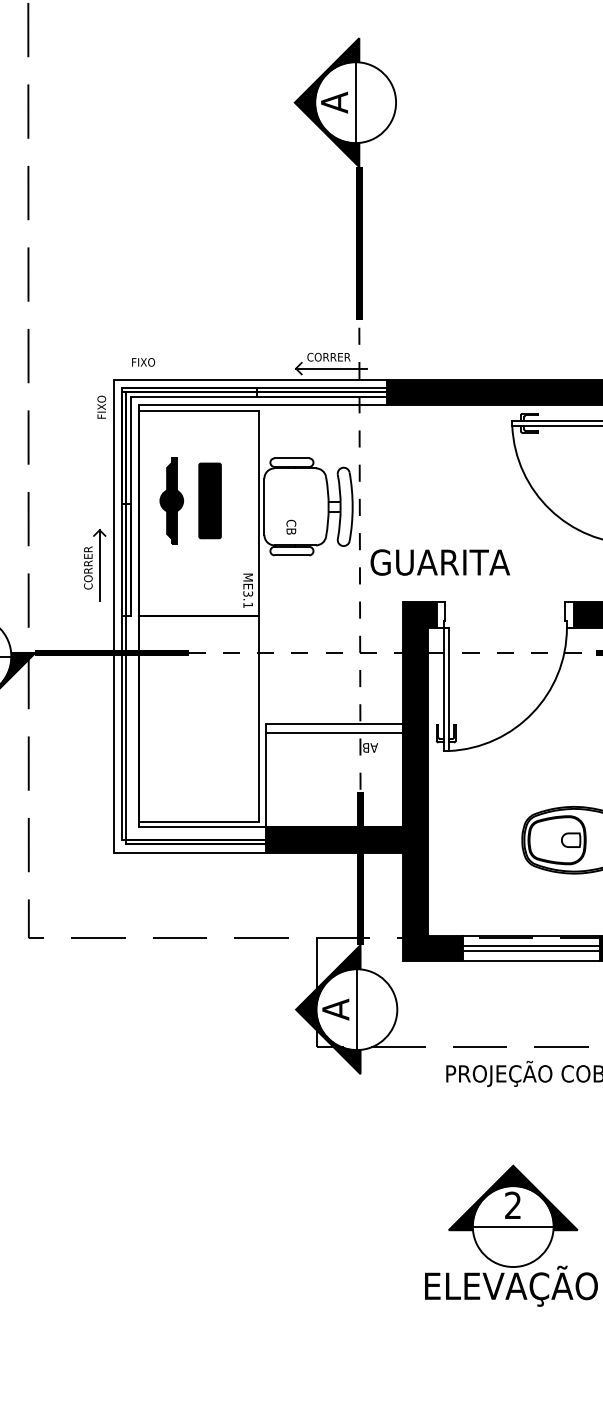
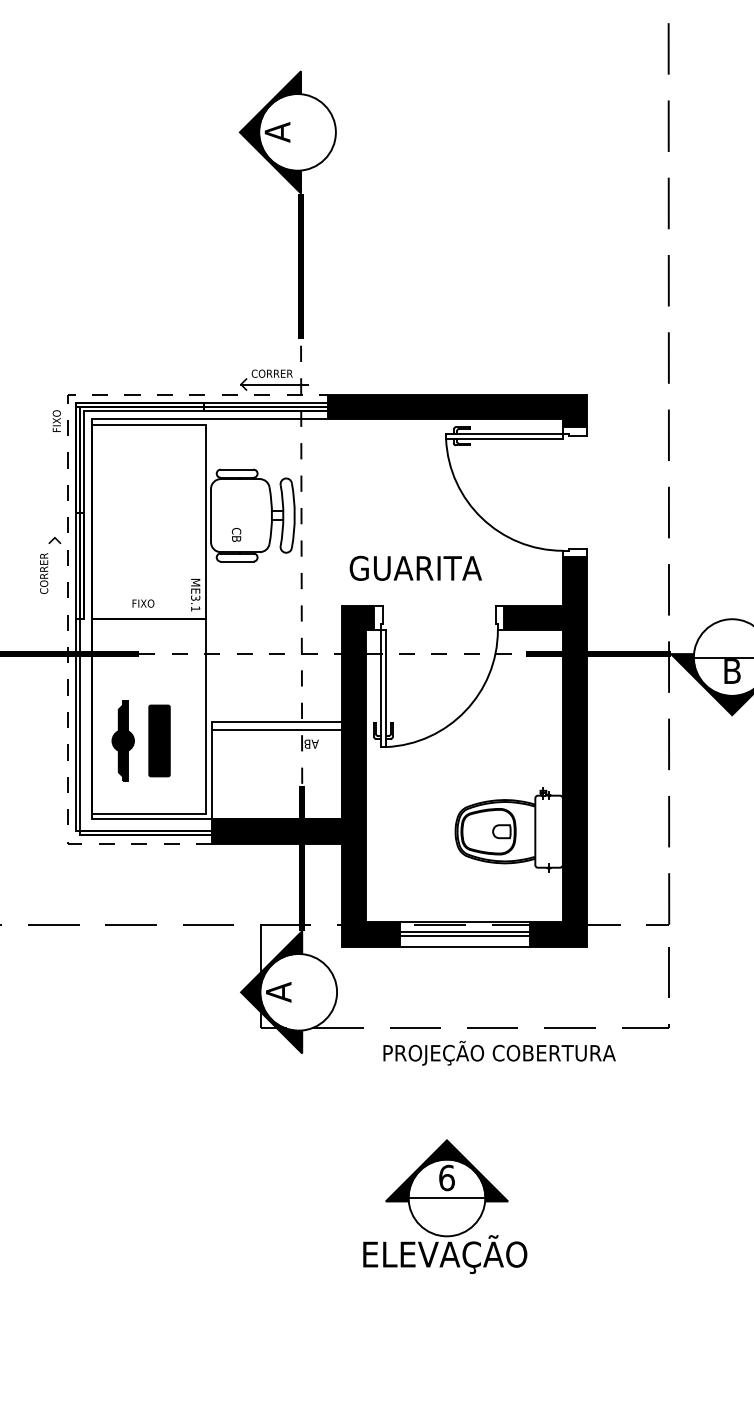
line: (355, 102) -> (297, 132), removed
text: (143, 362) -> (143, 603), moved
part: (189, 500) -> (140, 740), moved
line: (114, 555) -> (68, 561), solid -> dashed
text: (439, 561) -> (415, 567), moved
line: (99, 564) -> (54, 570), removed
line: (356, 1008) -> (298, 991), removed
text: (512, 1204) -> (446, 1177), 2 -> 6

